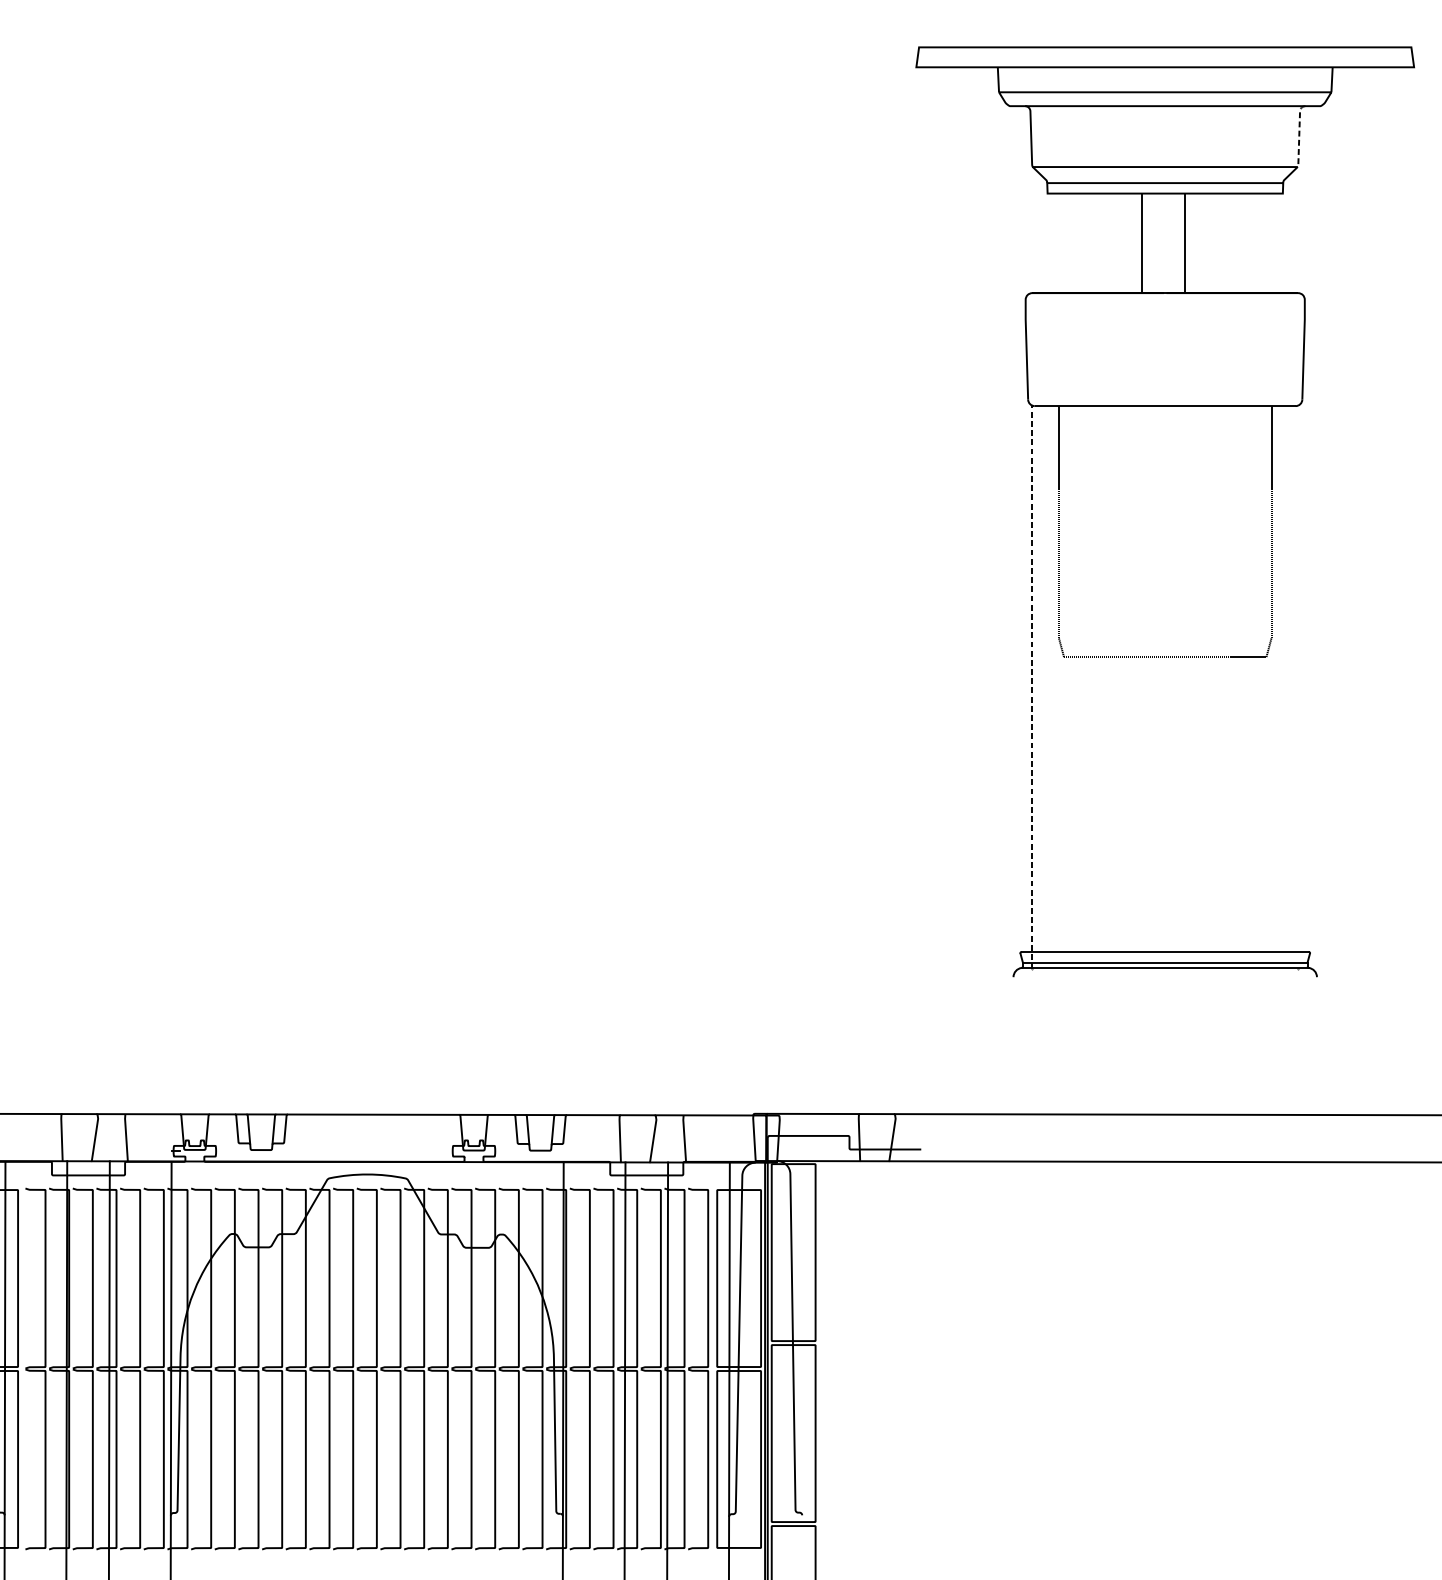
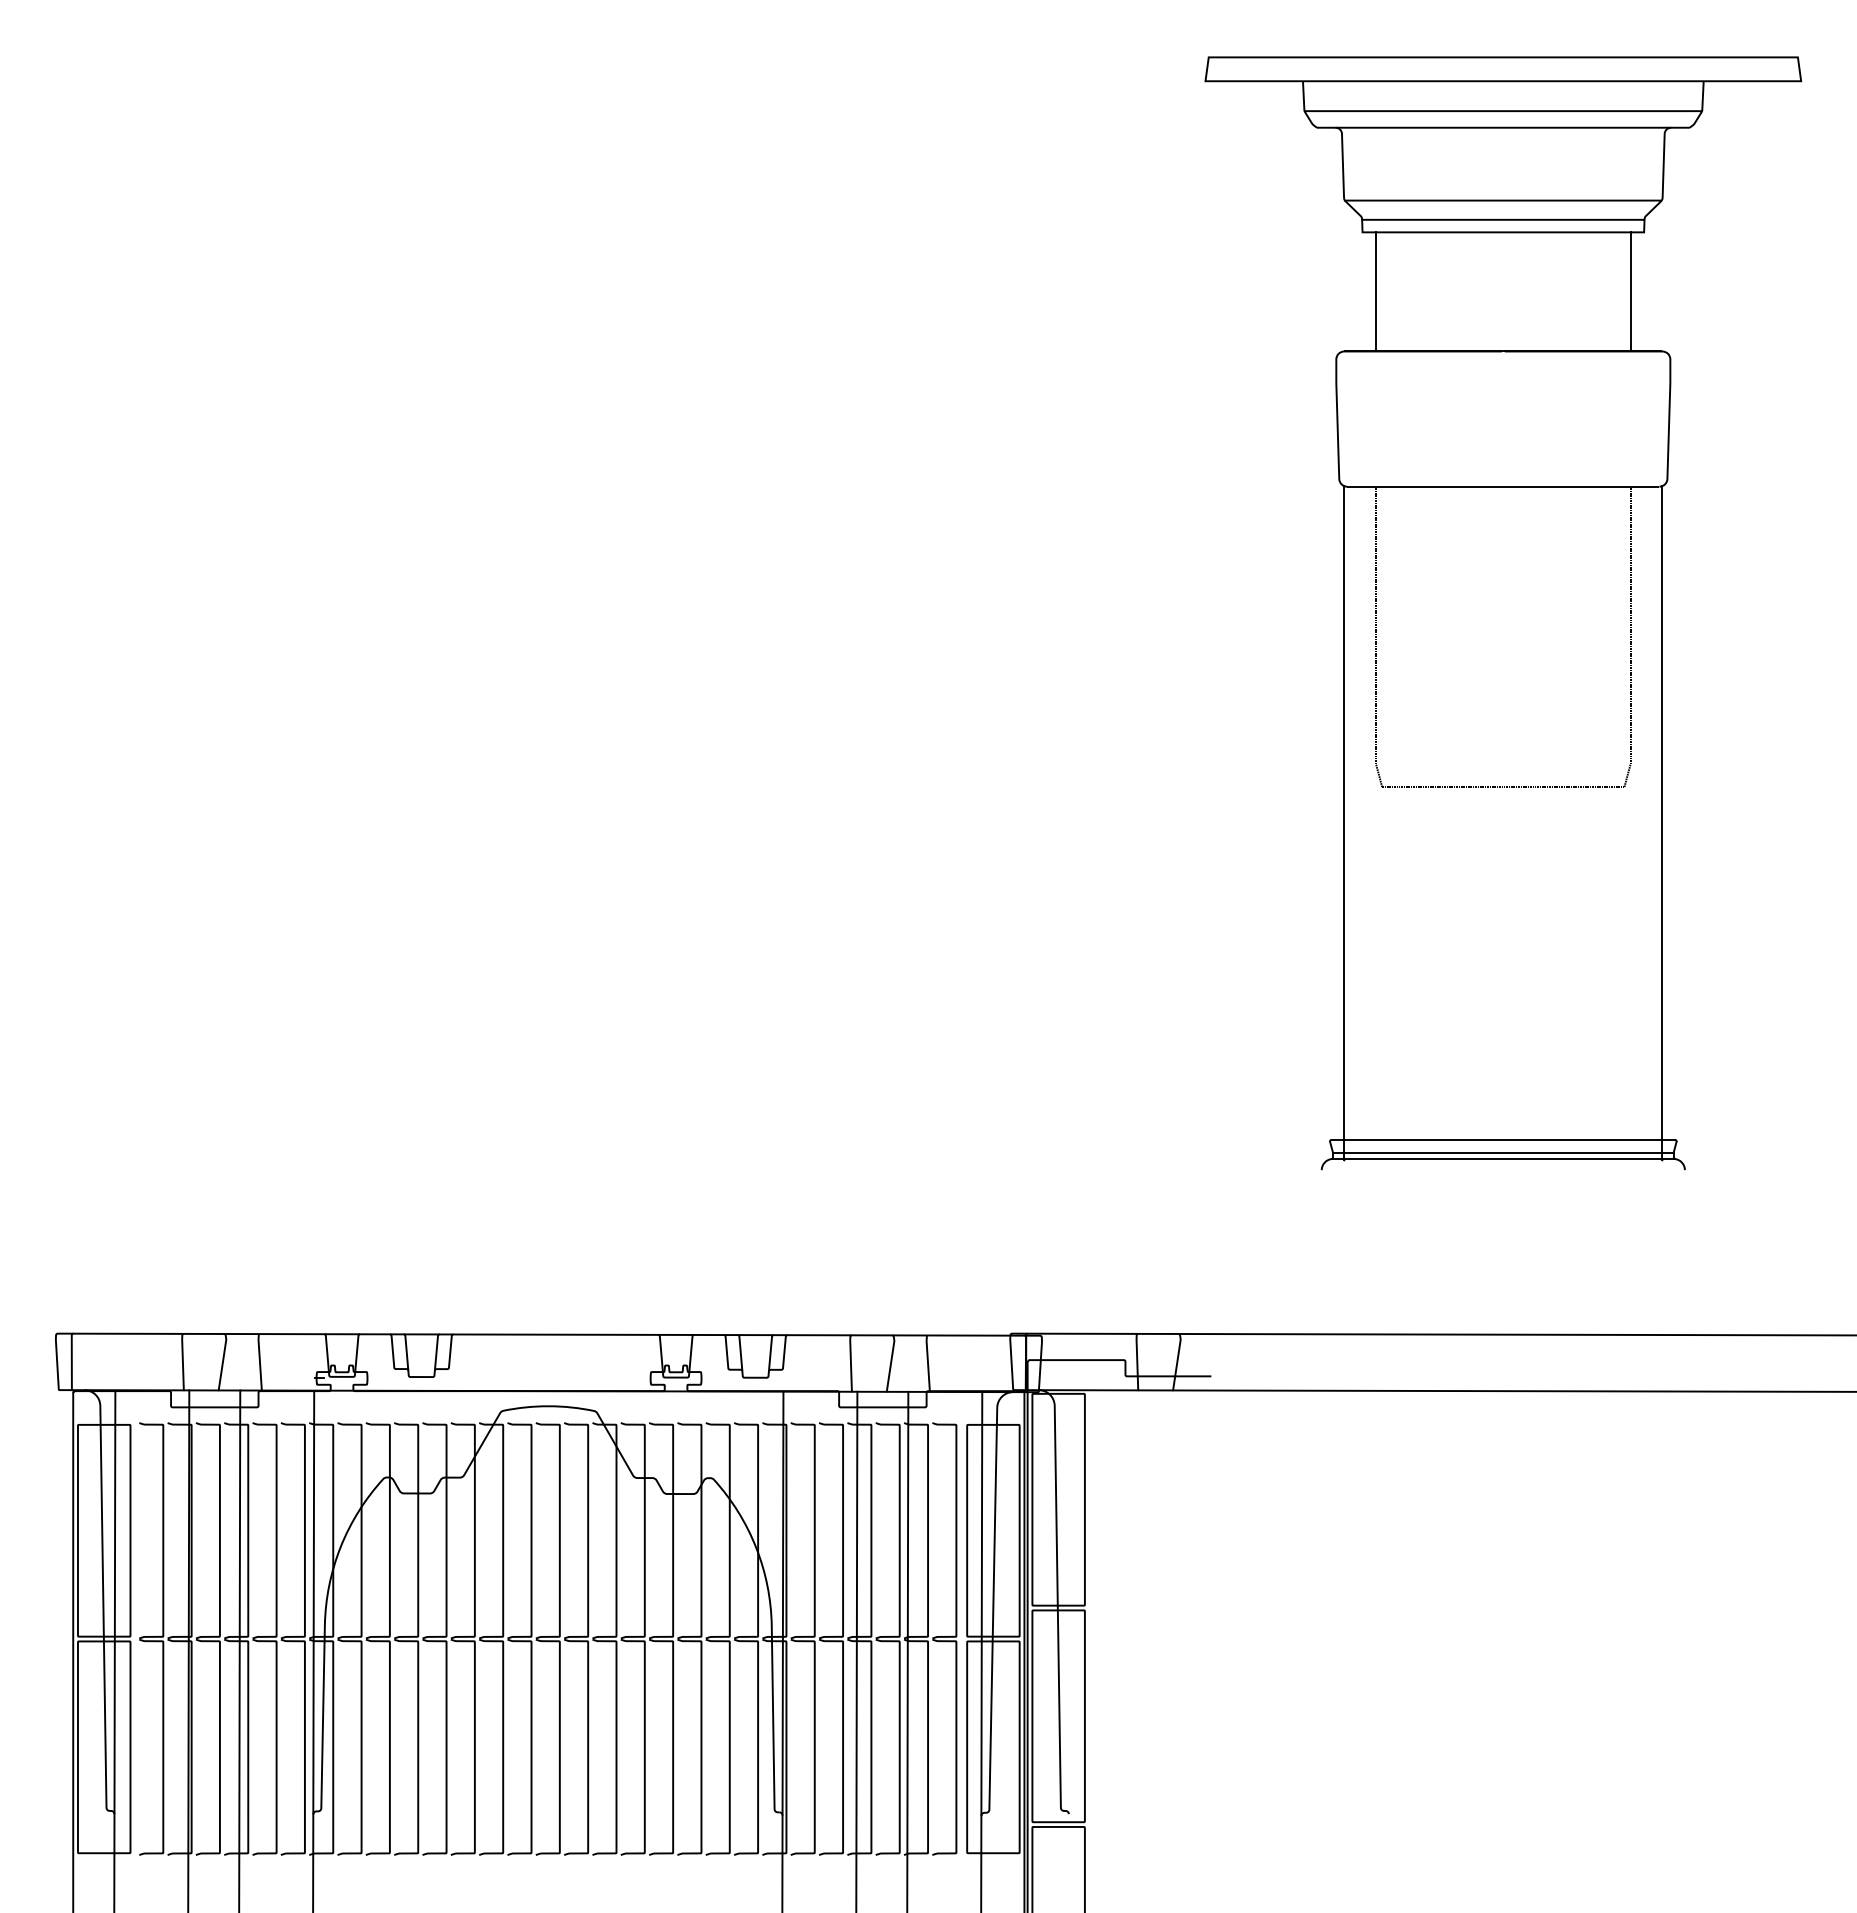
line: (1299, 134) -> (1663, 161), dashed -> solid
line: (1142, 242) -> (1376, 291), moved
line: (1184, 242) -> (1630, 291), moved
line: (1032, 686) -> (1344, 822), dashed -> solid
line: (1298, 687) -> (1662, 823), added

